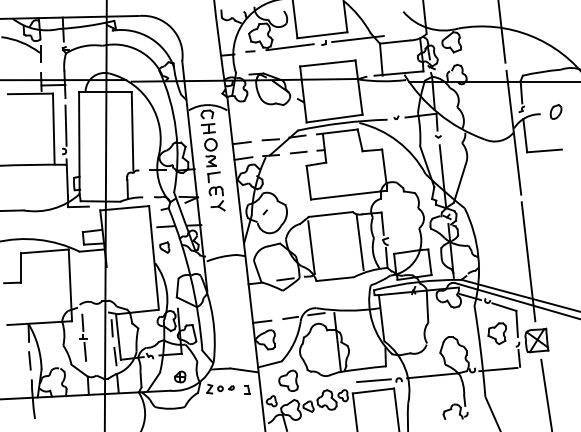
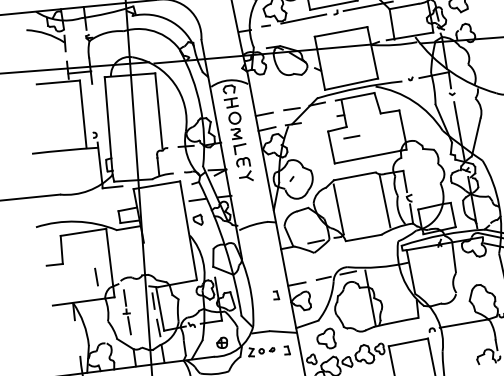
line: (65, 125) -> (94, 110), removed
line: (298, 152) -> (351, 137), moved
part: (240, 331) -> (276, 294), added
line: (29, 360) -> (96, 276), moved
line: (373, 380) -> (407, 332), removed

